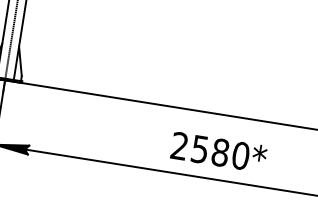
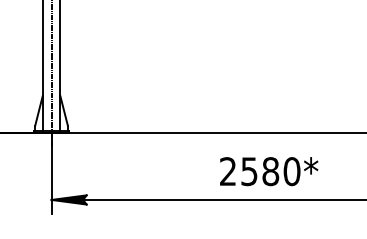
text: (219, 152) -> (269, 171), moved

